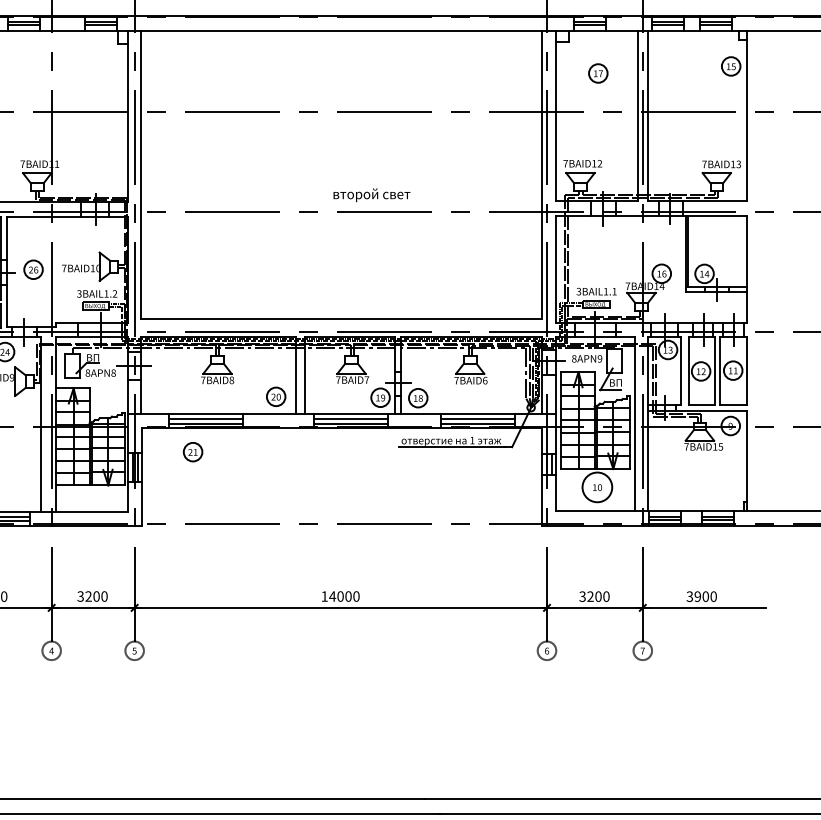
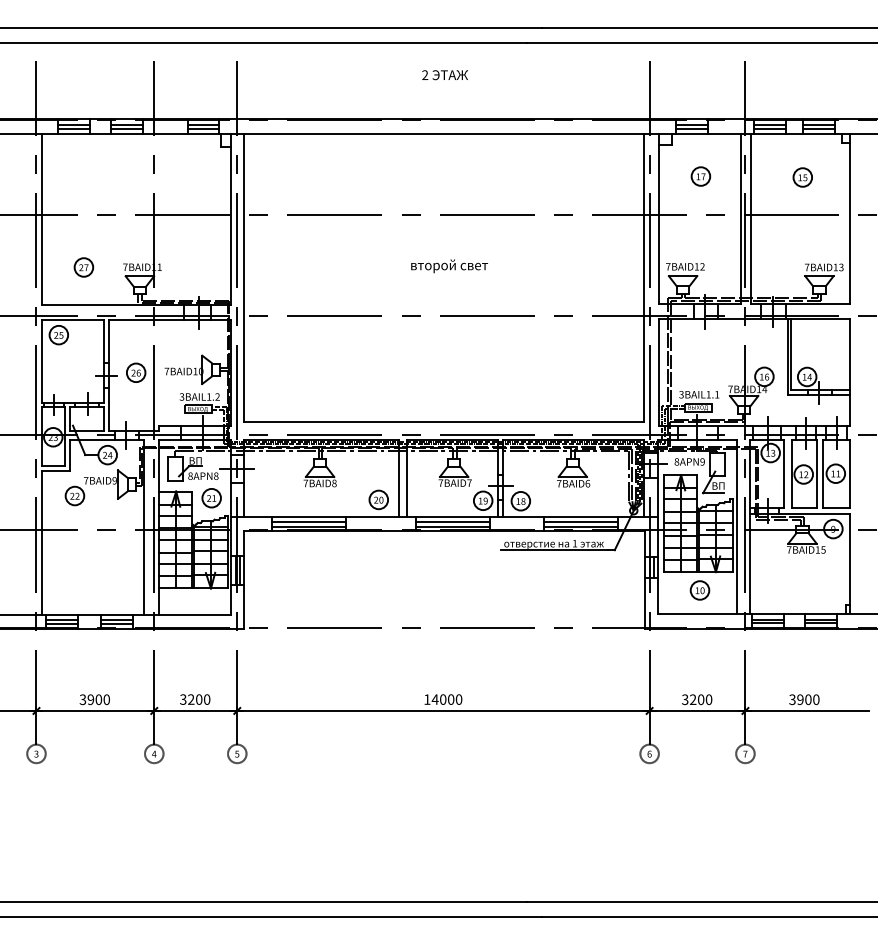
part: (730, 66) -> (802, 177), moved
text: (371, 195) -> (449, 266), moved
part: (192, 452) -> (211, 498), moved
circle: (596, 487) -> (699, 590), size x0.62

